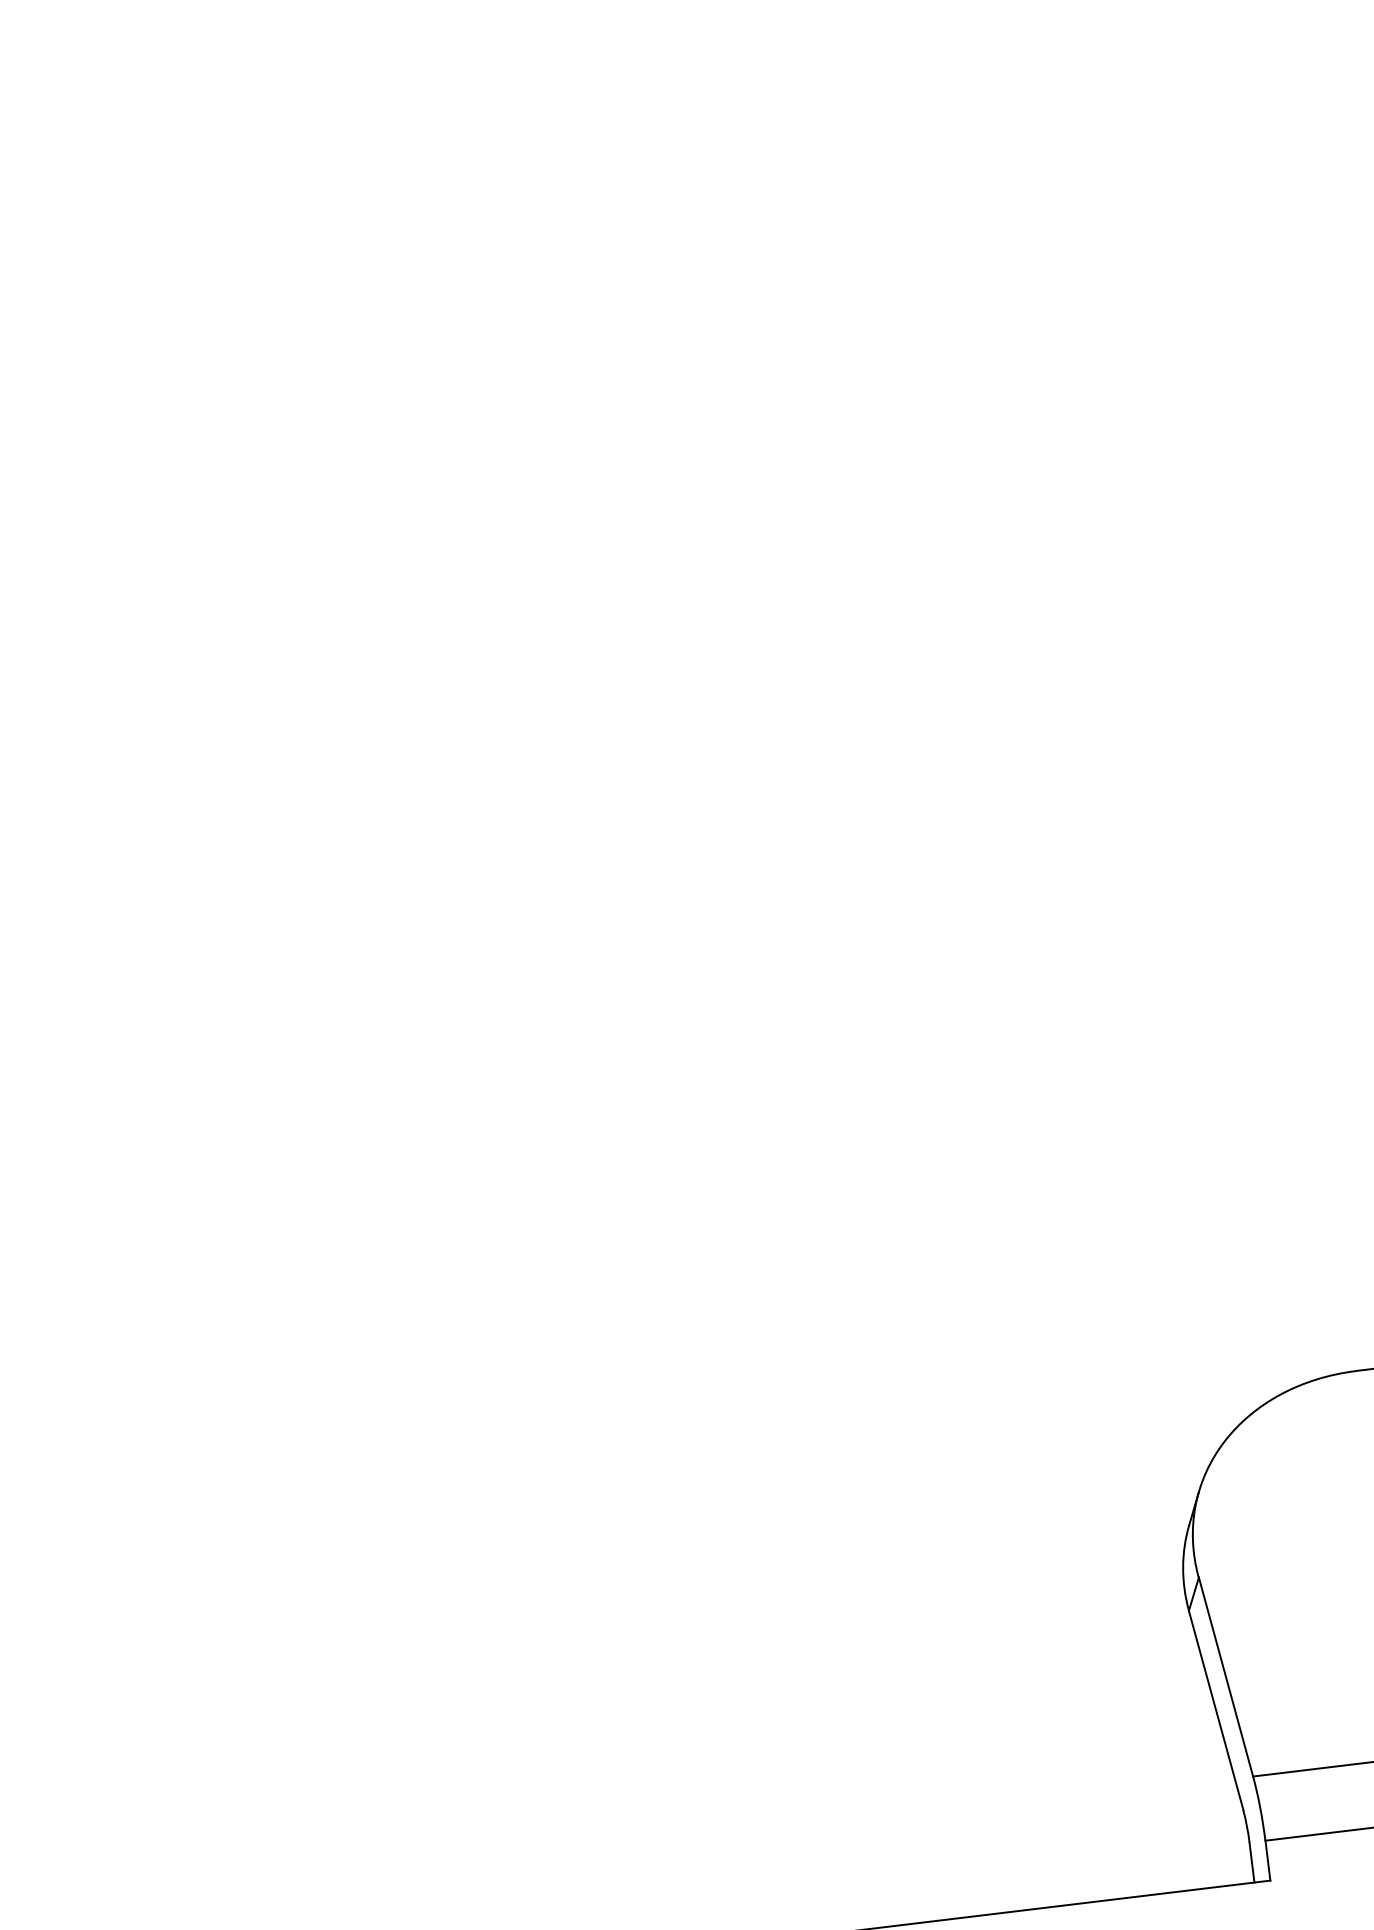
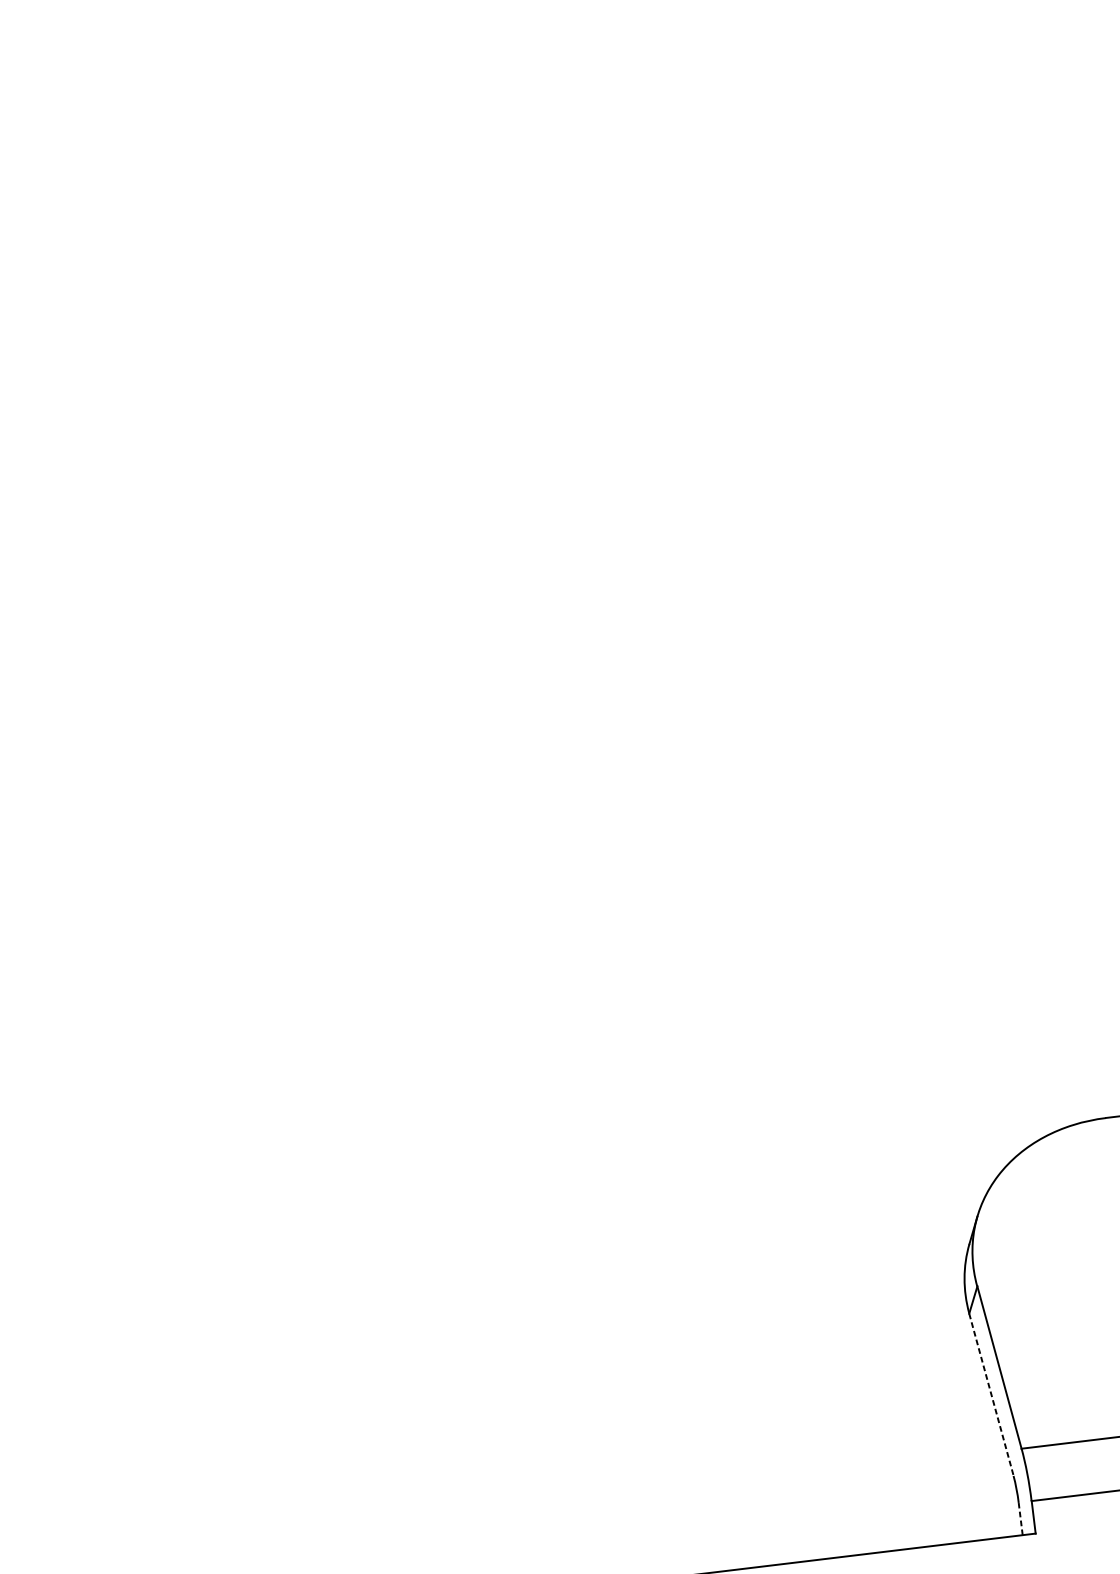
line: (1216, 1710) -> (991, 1394), solid -> dashed
line: (1252, 1862) -> (1021, 1518), solid -> dashed

